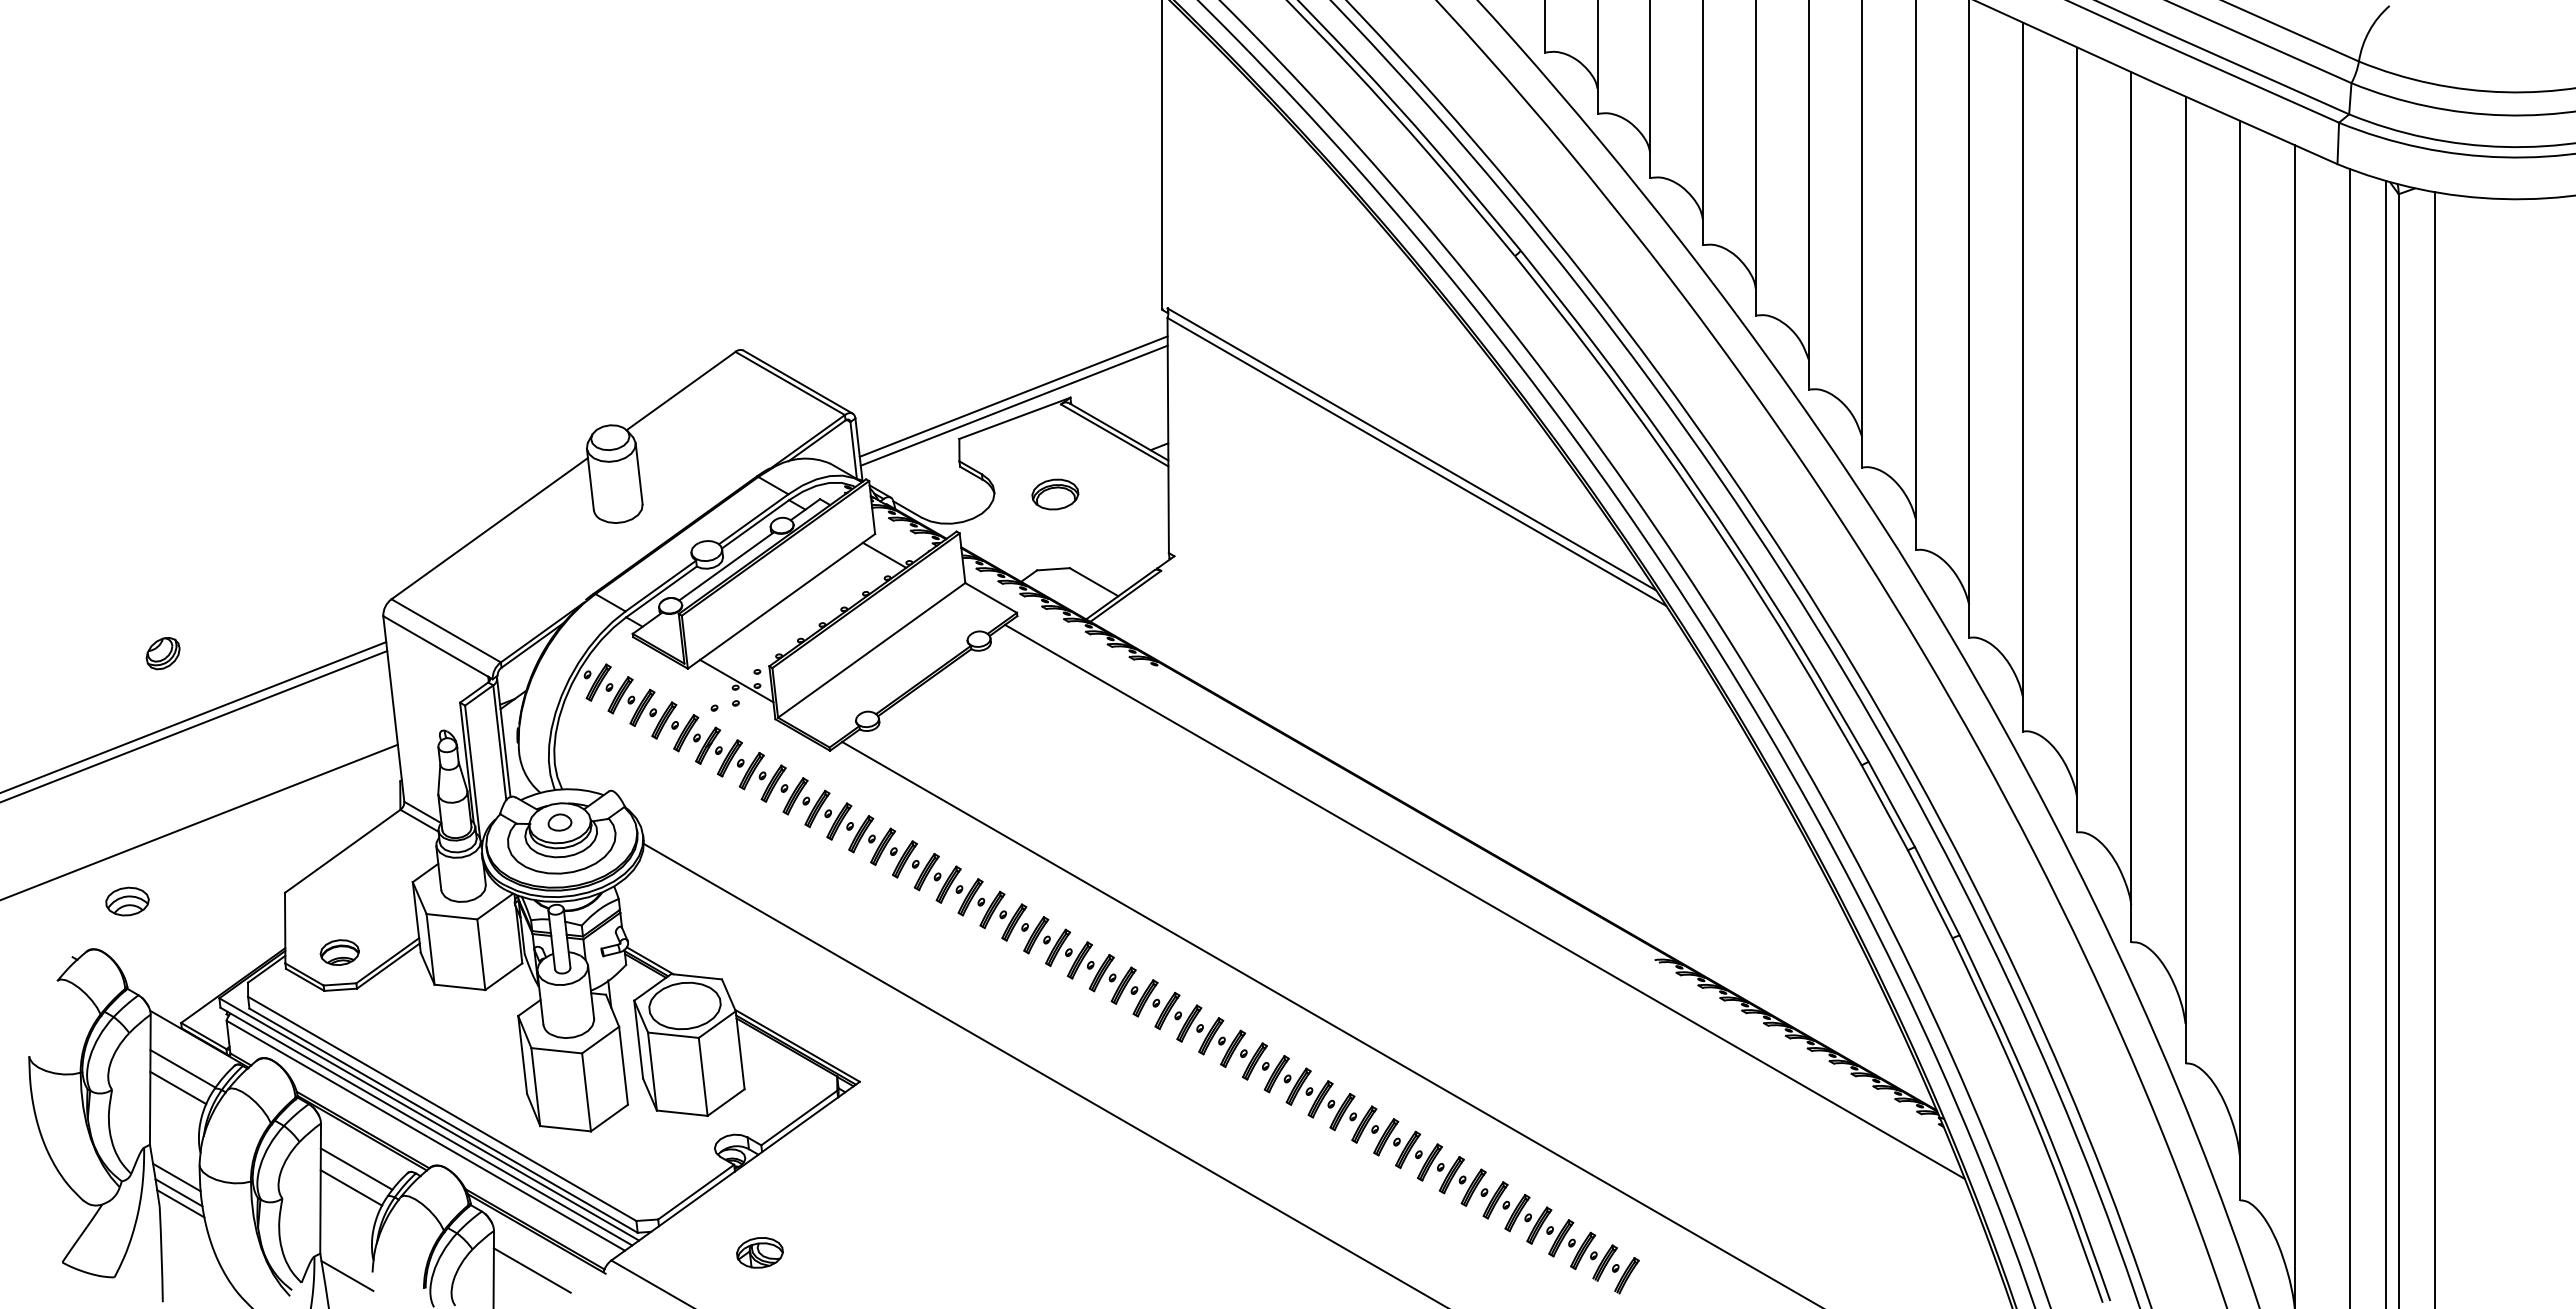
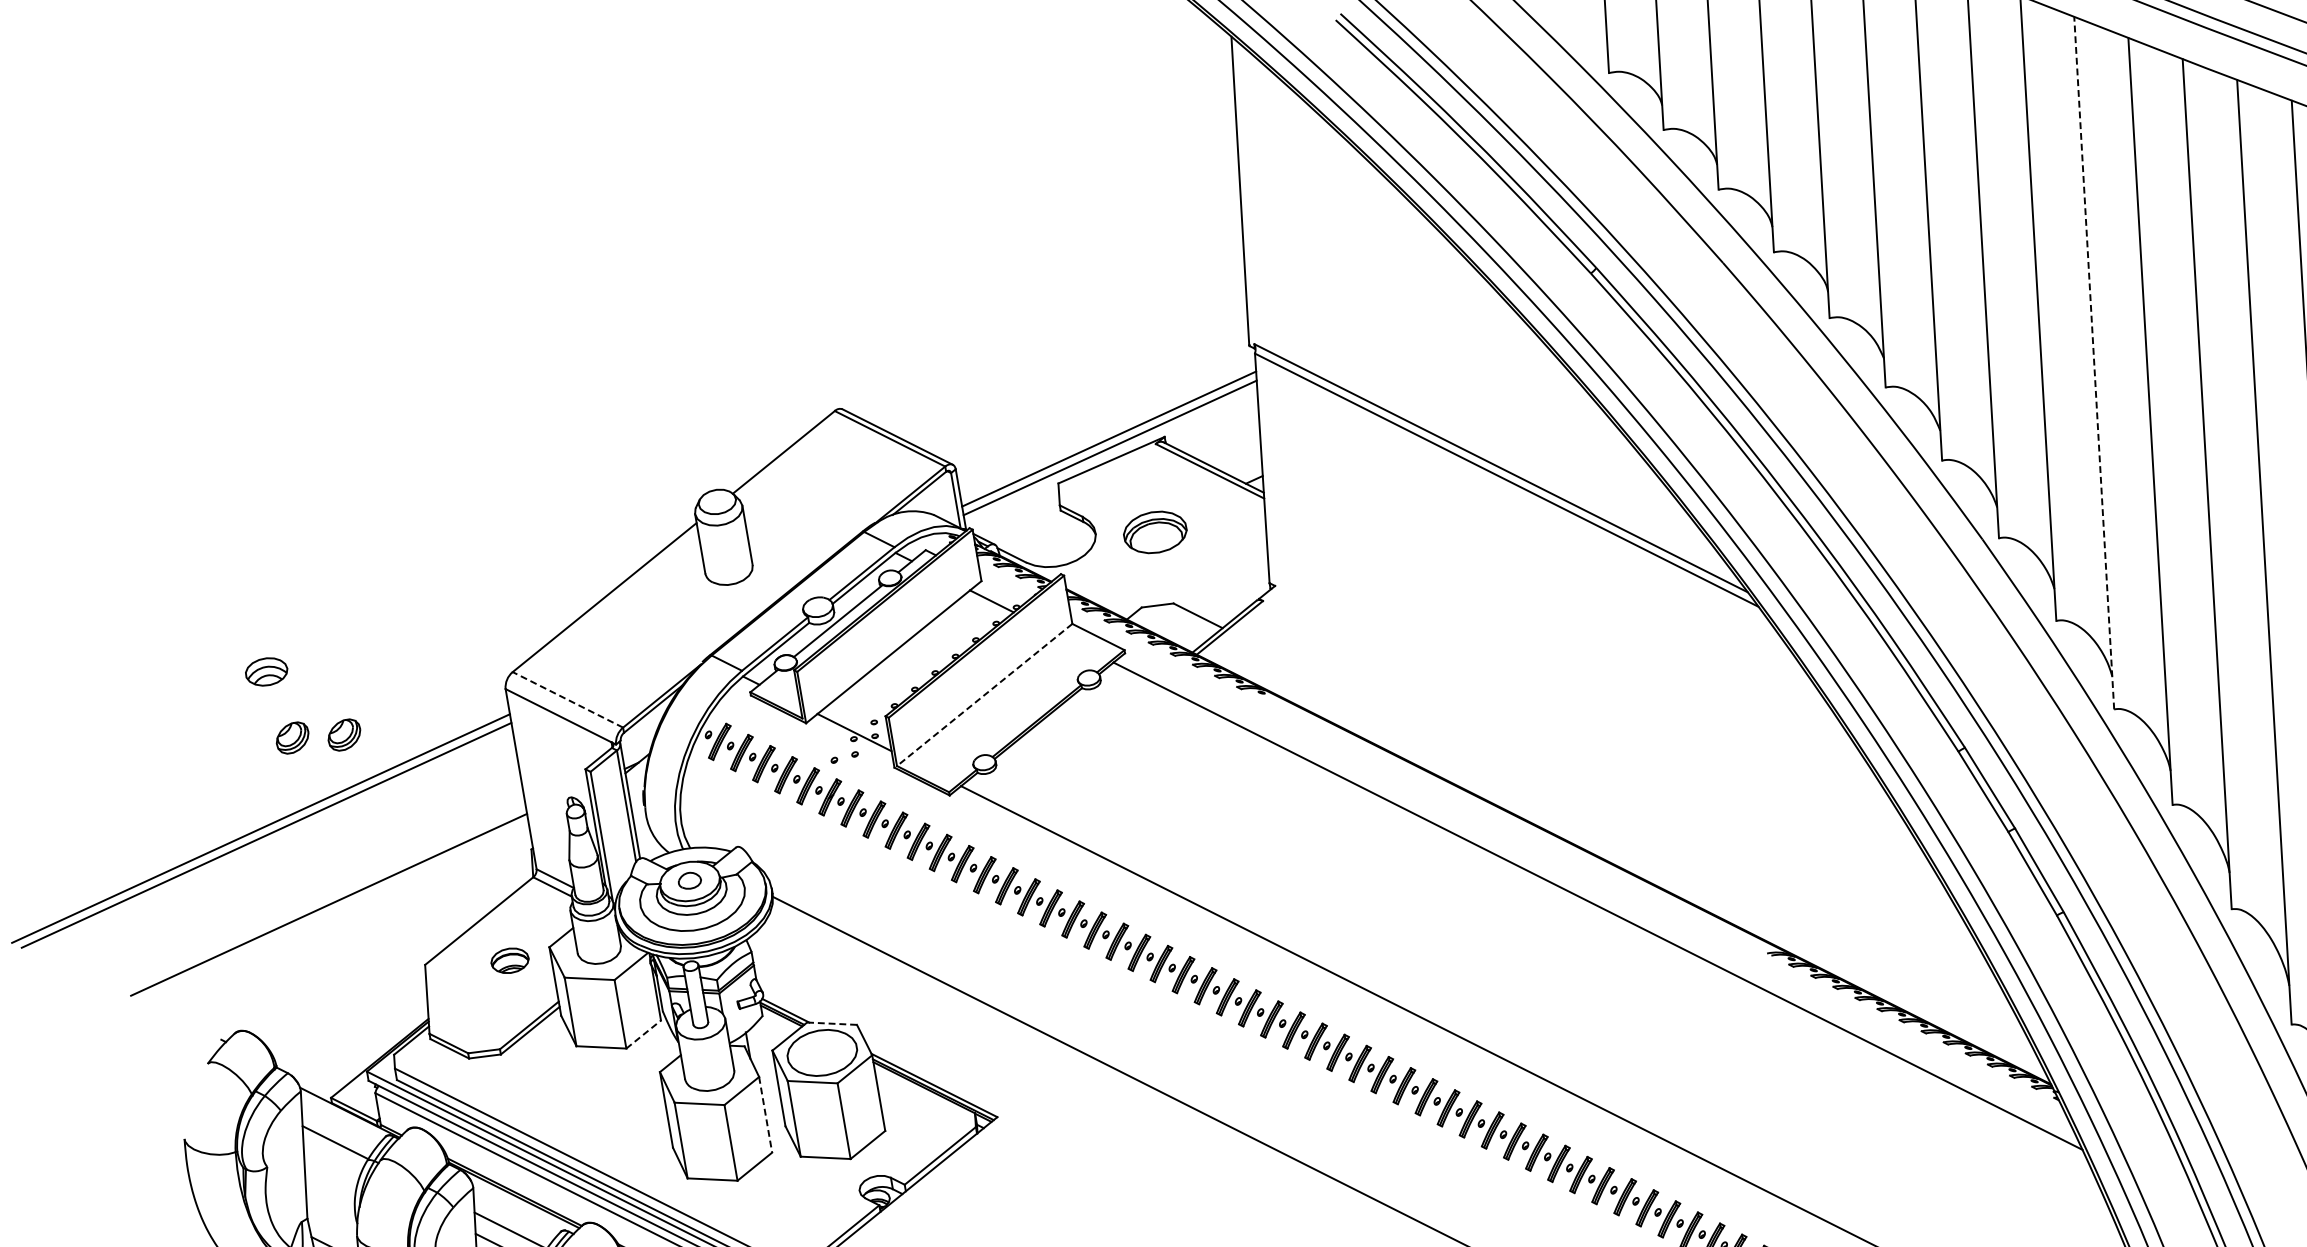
line: (2023, 376) -> (2094, 362), solid -> dashed
part: (1055, 494) -> (1155, 532), size x1.4
line: (445, 630) -> (567, 699), solid -> dashed
line: (871, 650) -> (984, 695), solid -> dashed
part: (215, 653) -> (343, 735), added
part: (127, 901) -> (266, 671), moved
part: (339, 952) -> (509, 960), moved
line: (503, 976) -> (643, 1034), solid -> dashed
line: (696, 976) -> (831, 1023), solid -> dashed
line: (623, 1066) -> (765, 1115), solid -> dashed
line: (178, 1087) -> (332, 1161), removed

